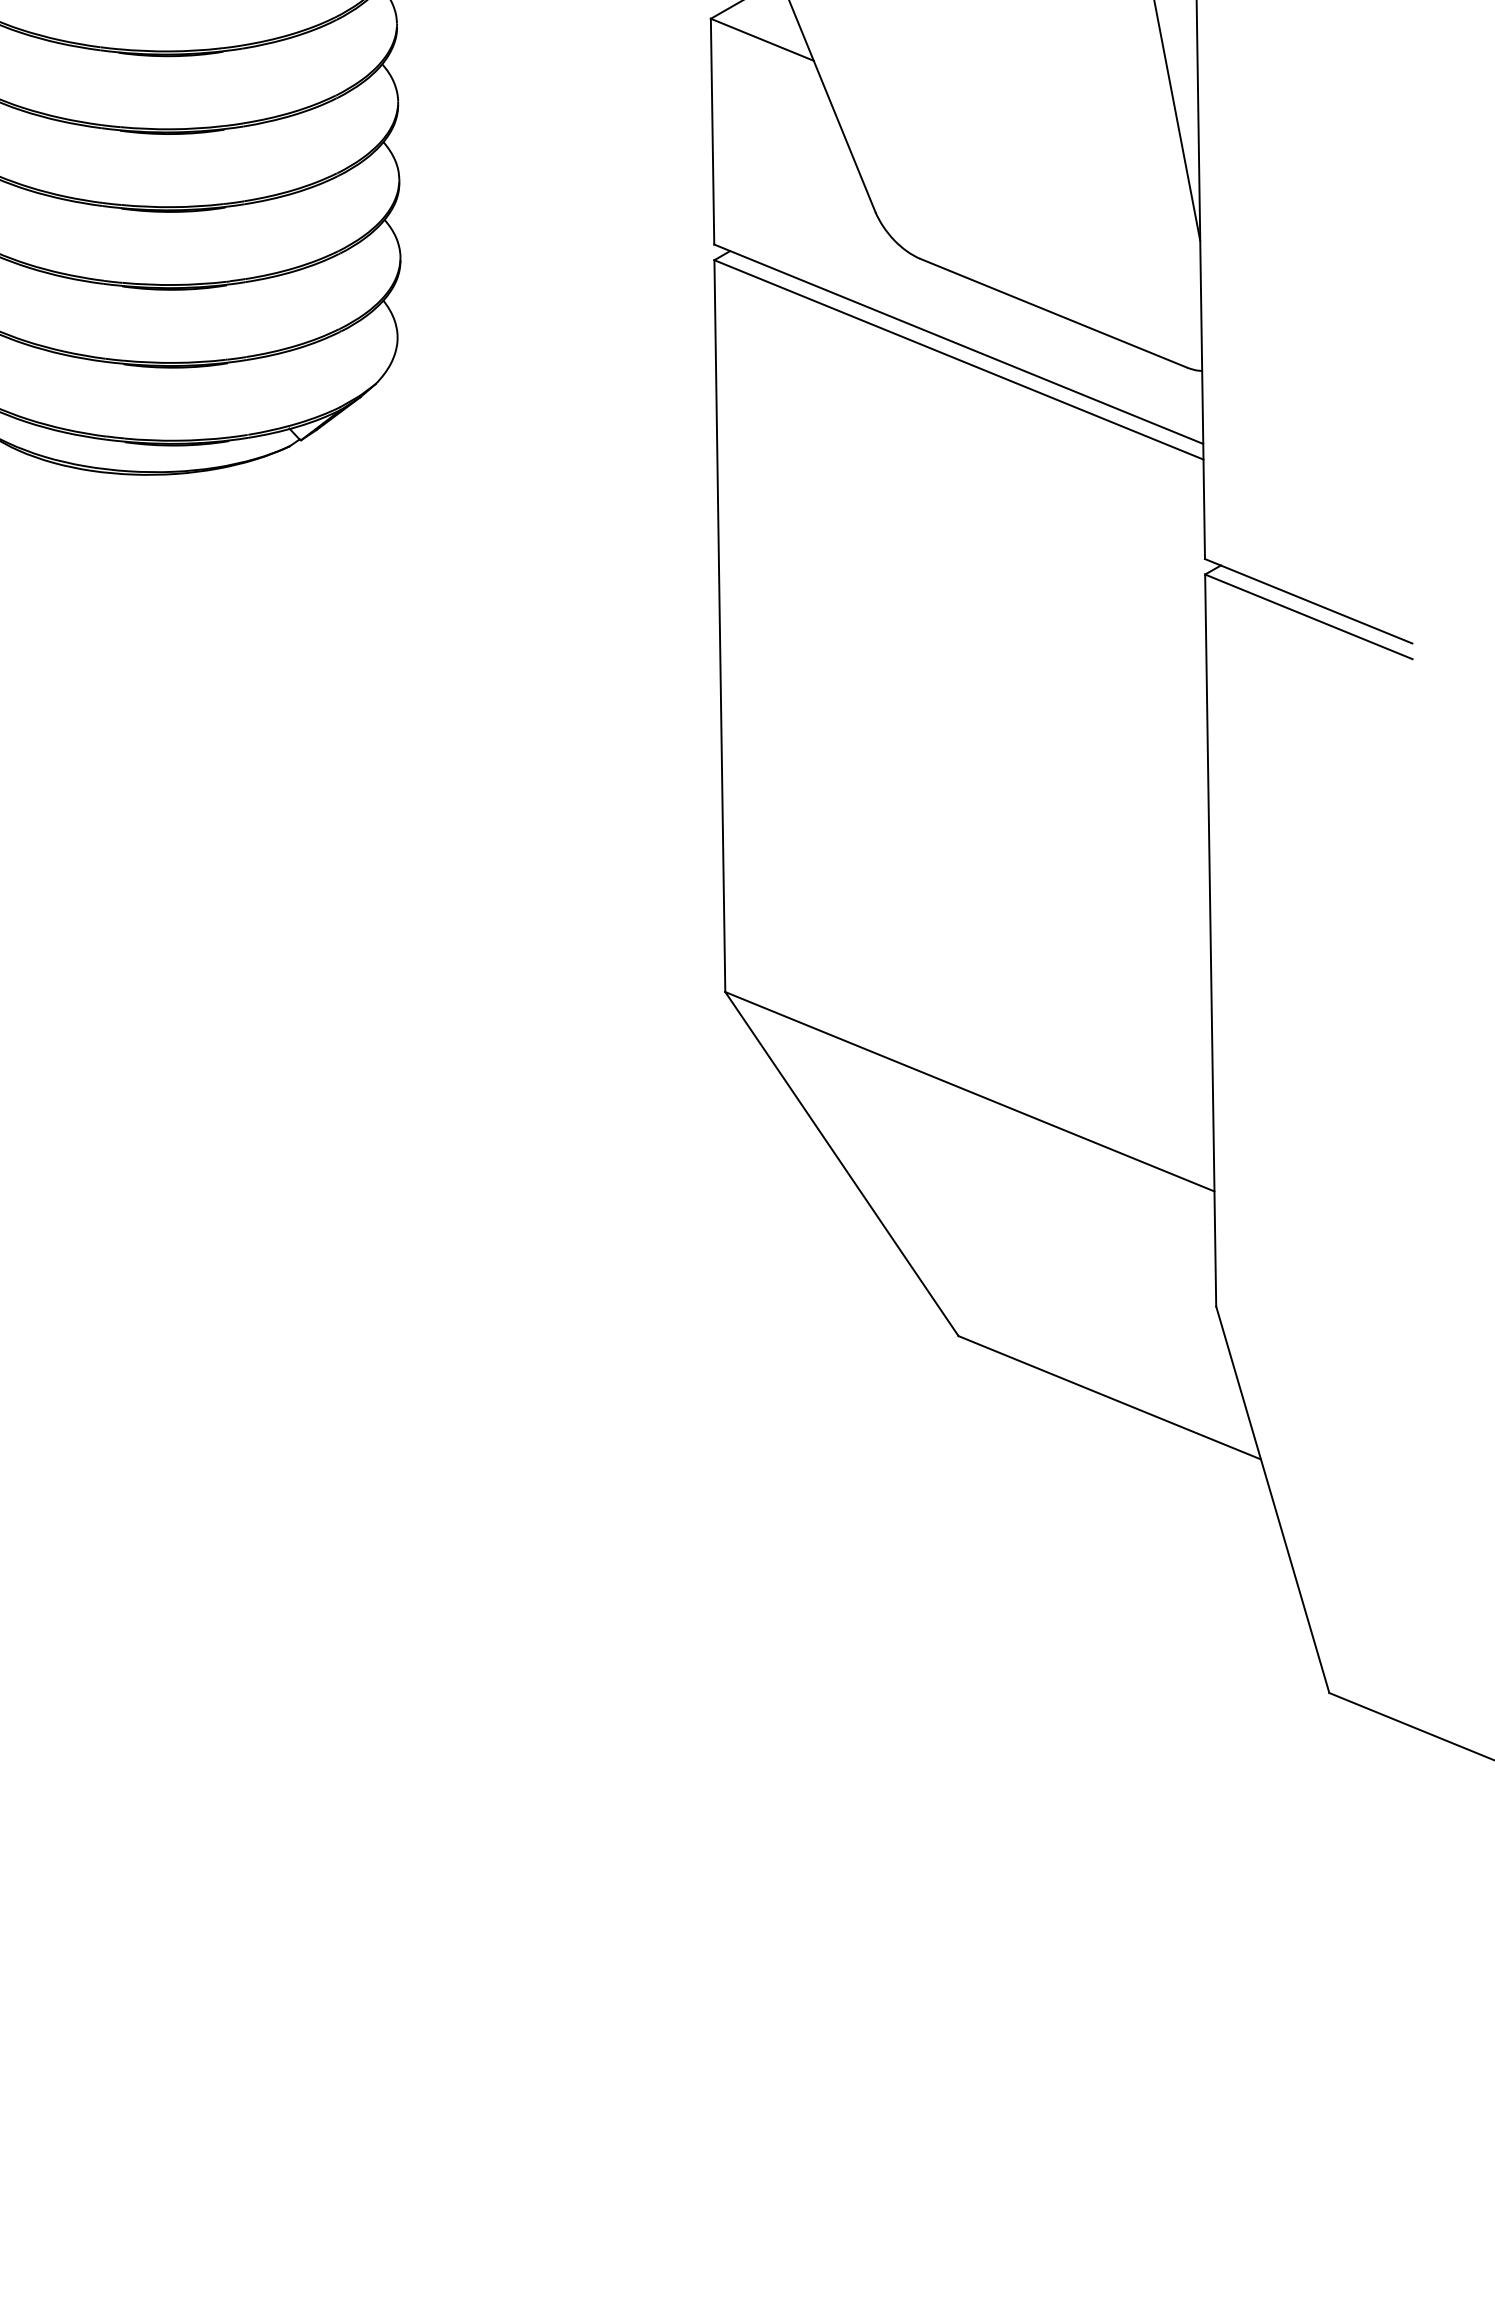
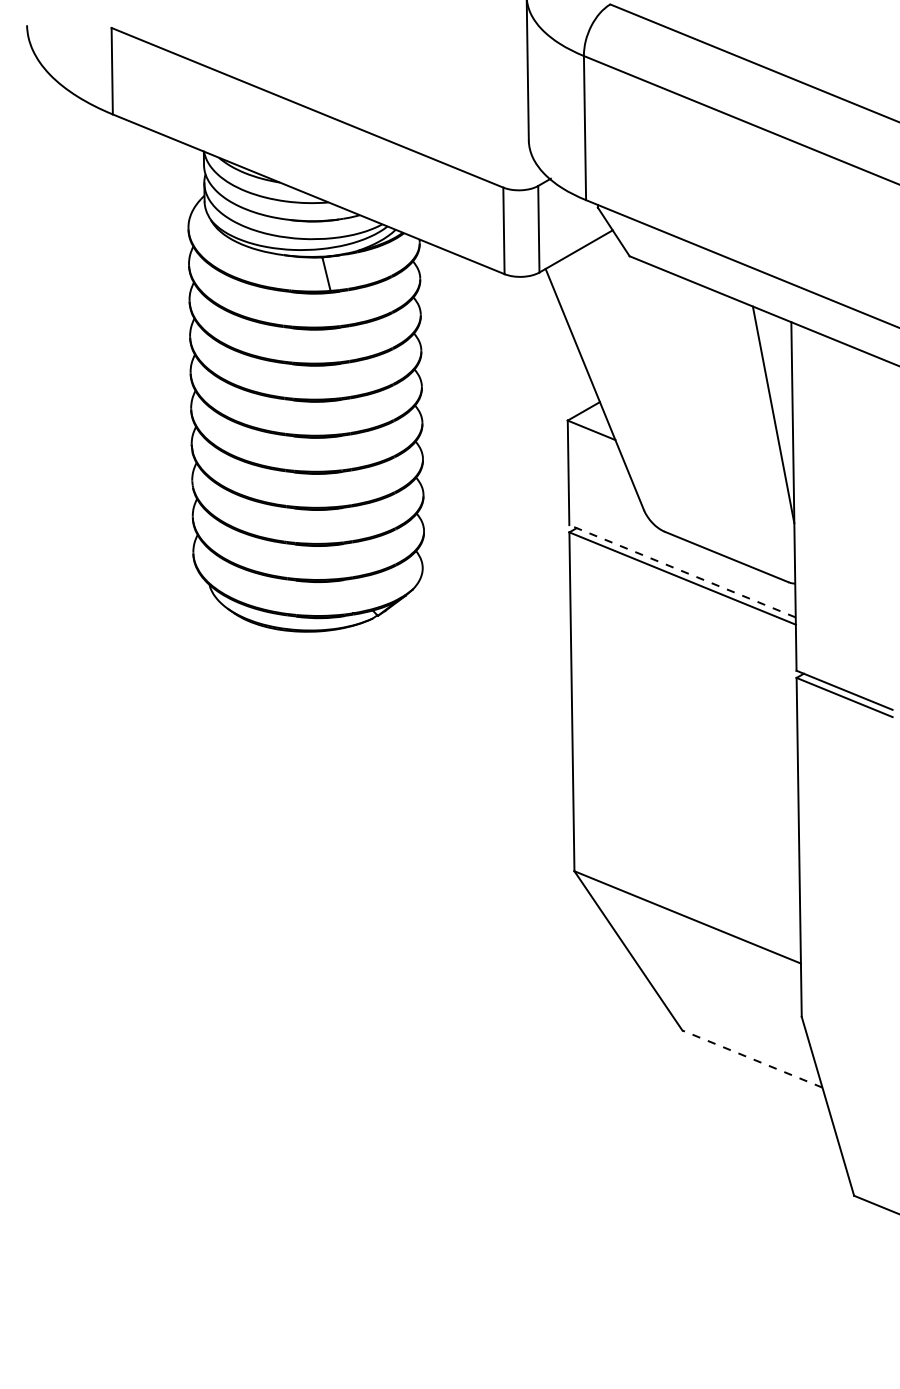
line: (958, 344) -> (682, 571), solid -> dashed
line: (1109, 1398) -> (752, 1059), solid -> dashed

